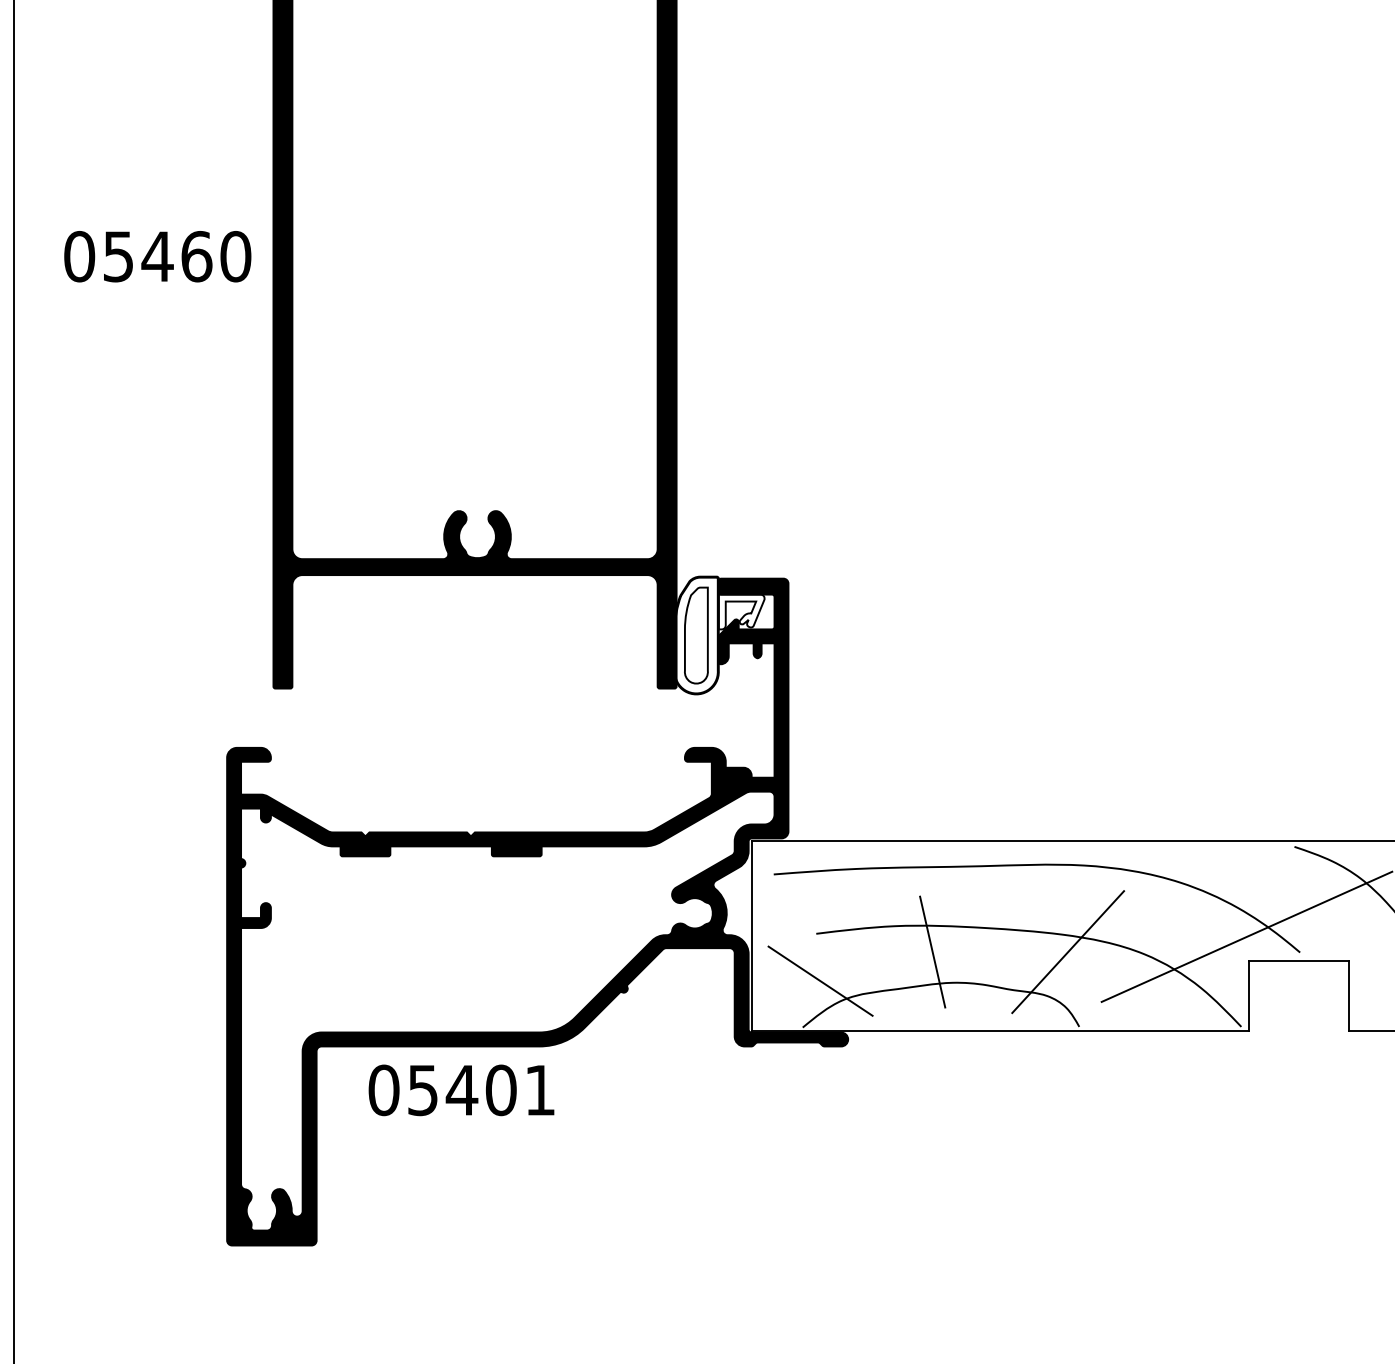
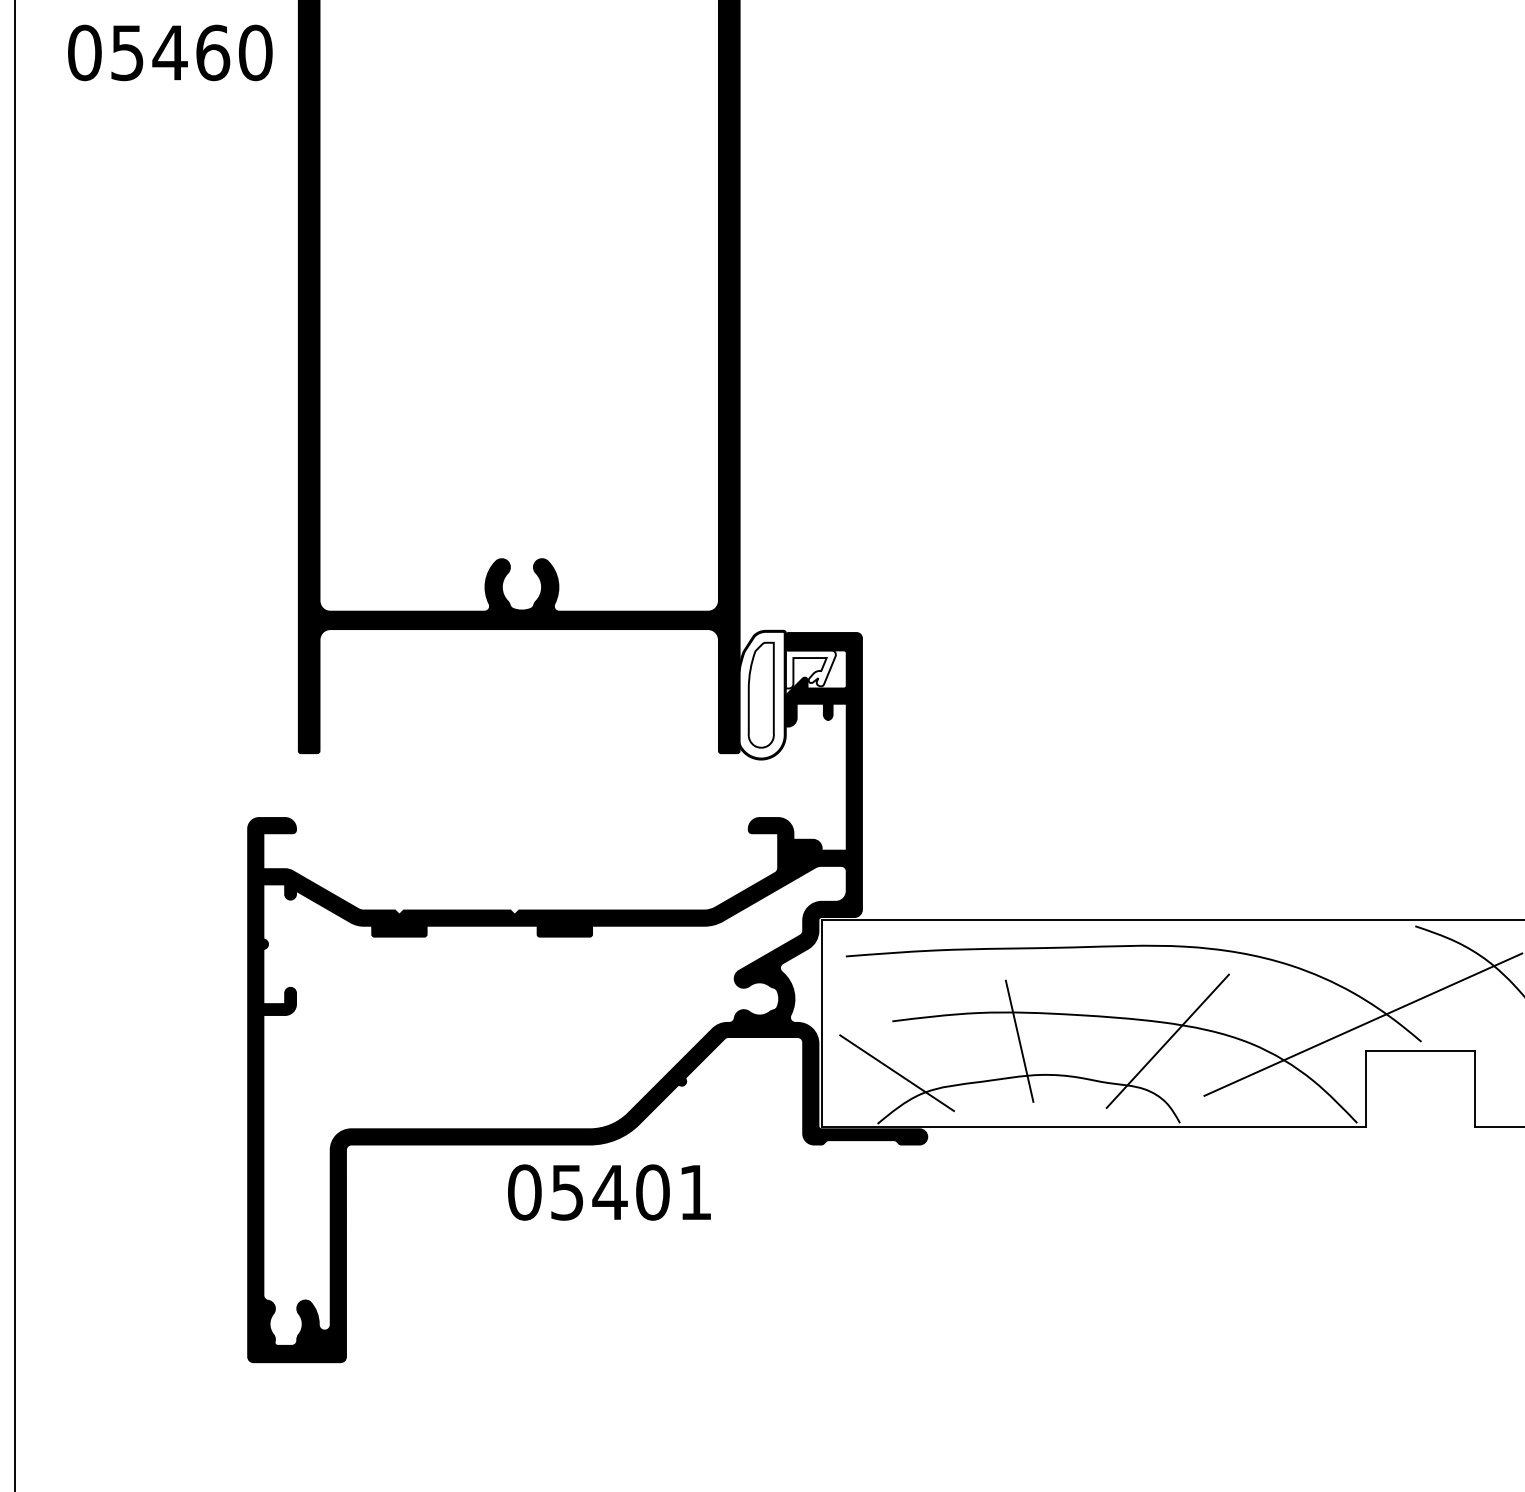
text: (157, 256) -> (170, 52), moved
text: (461, 1090) -> (609, 1192), moved

